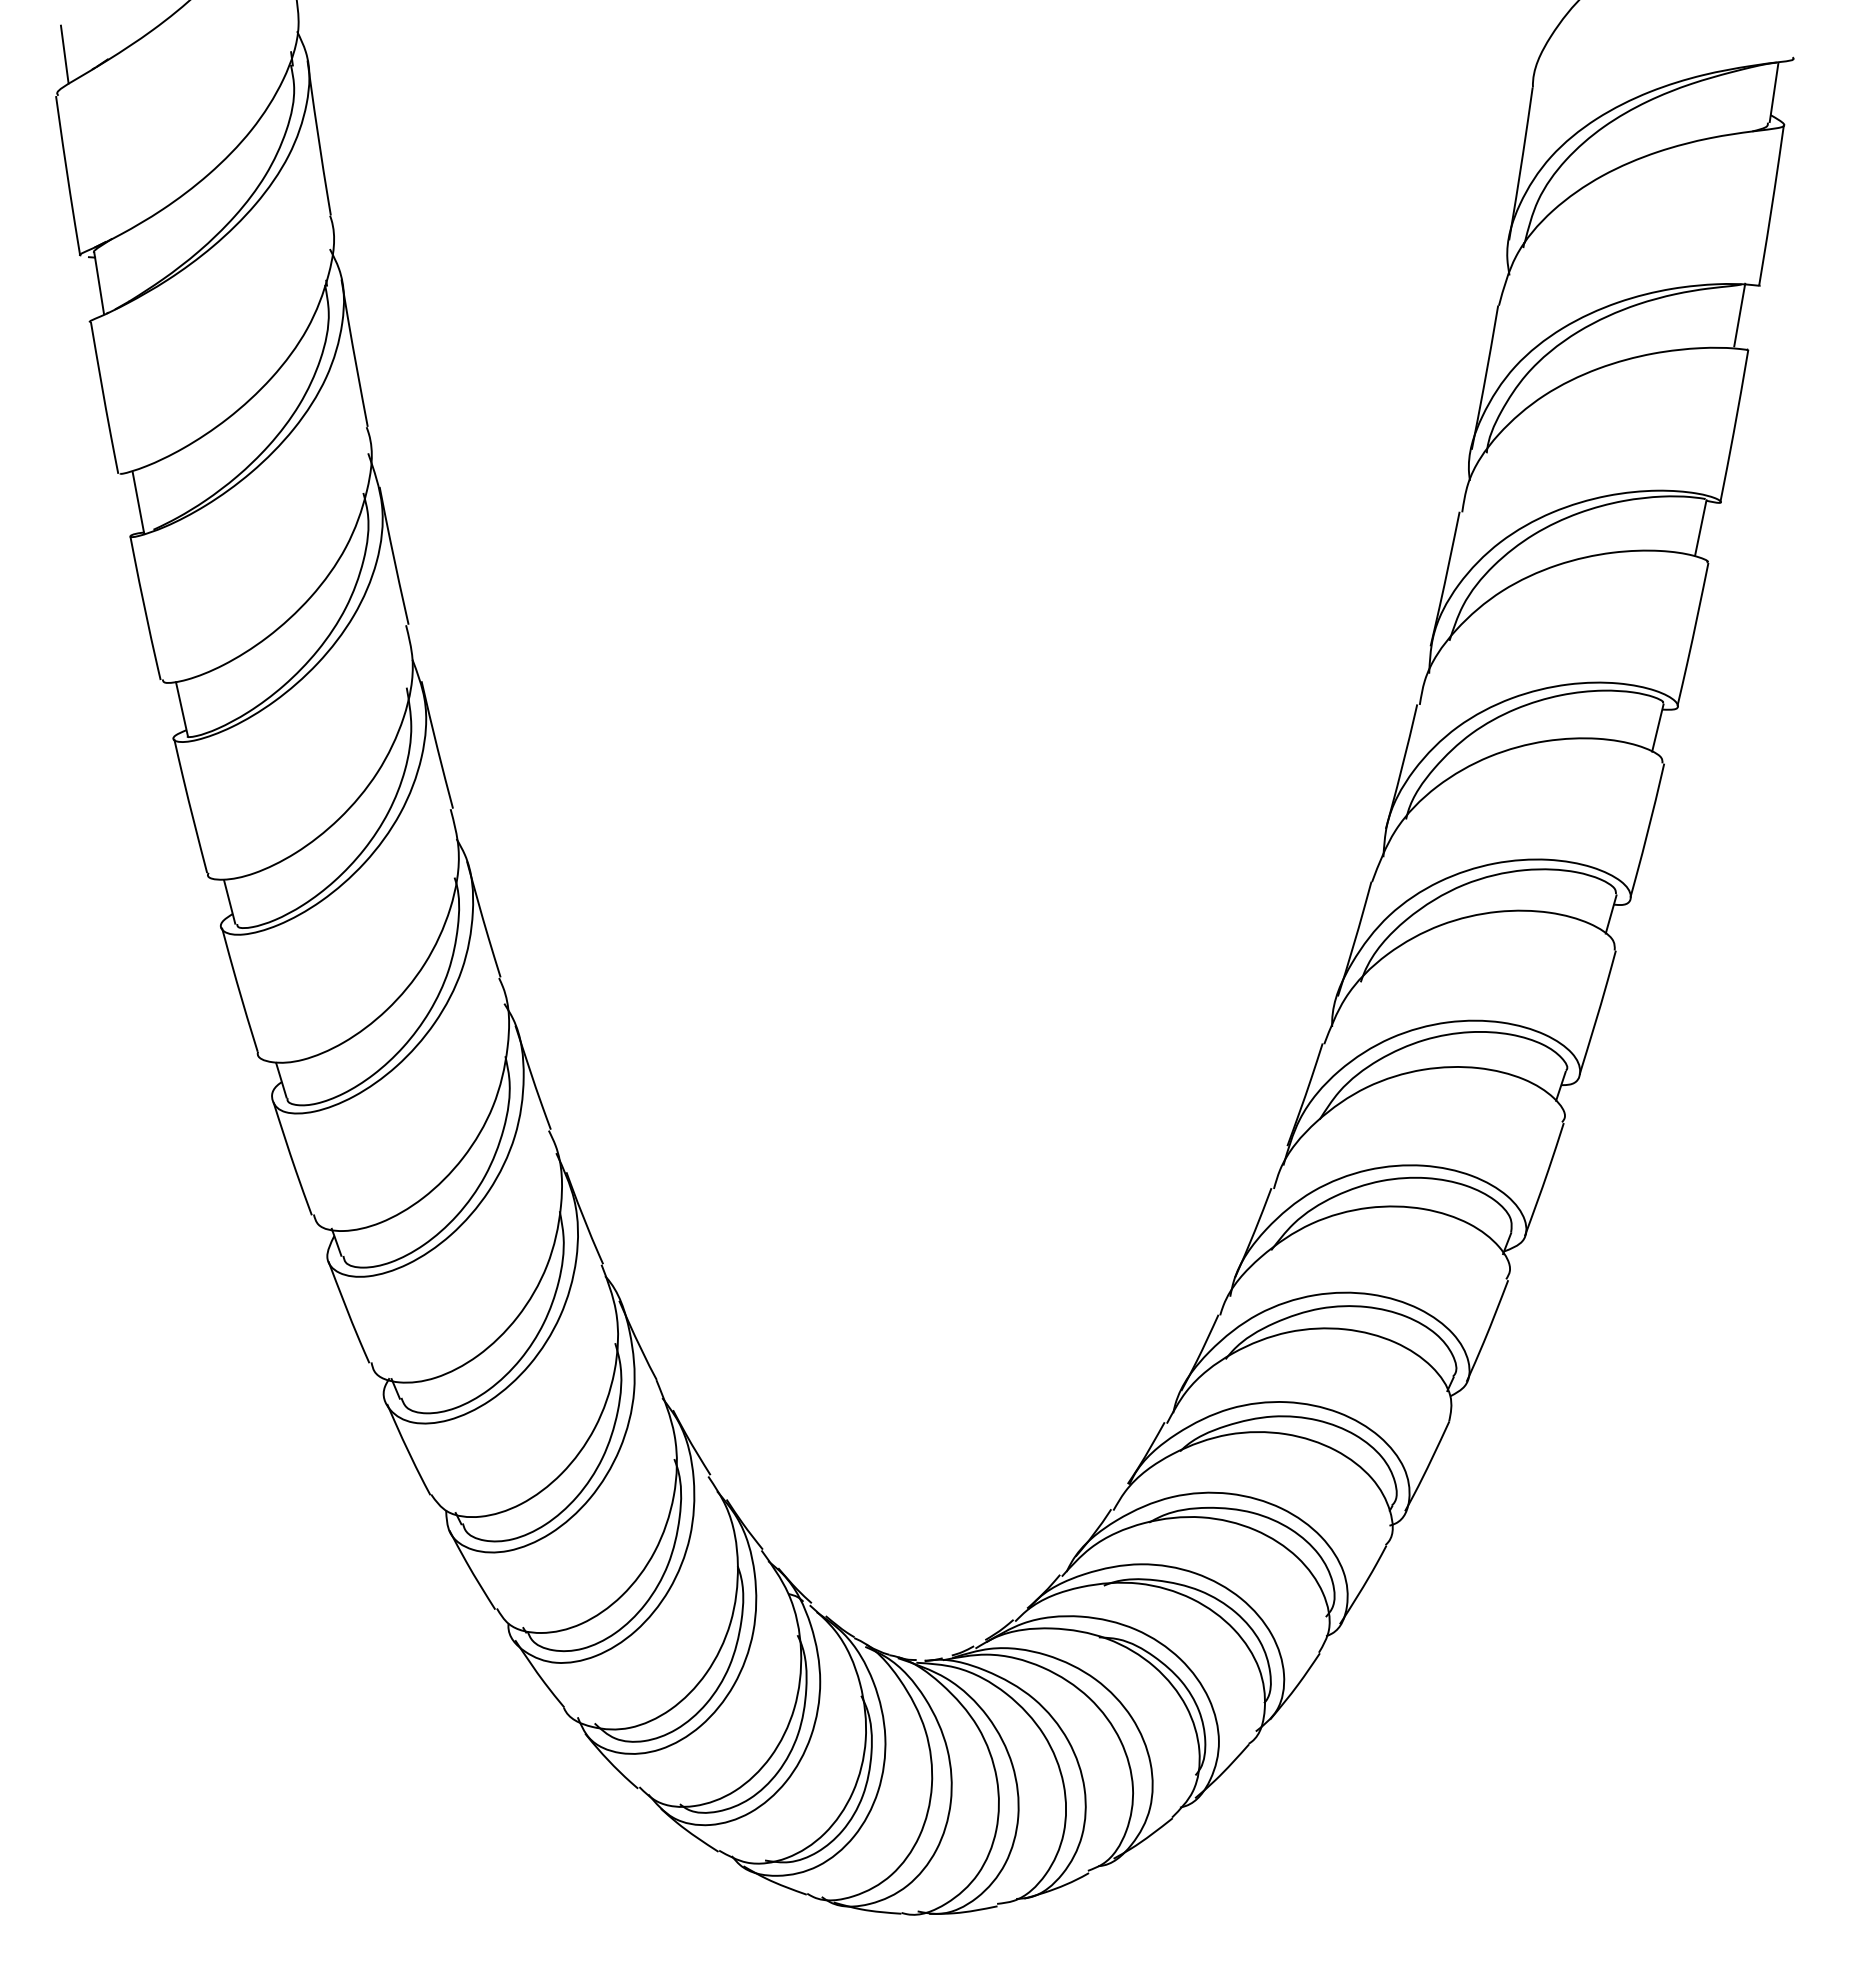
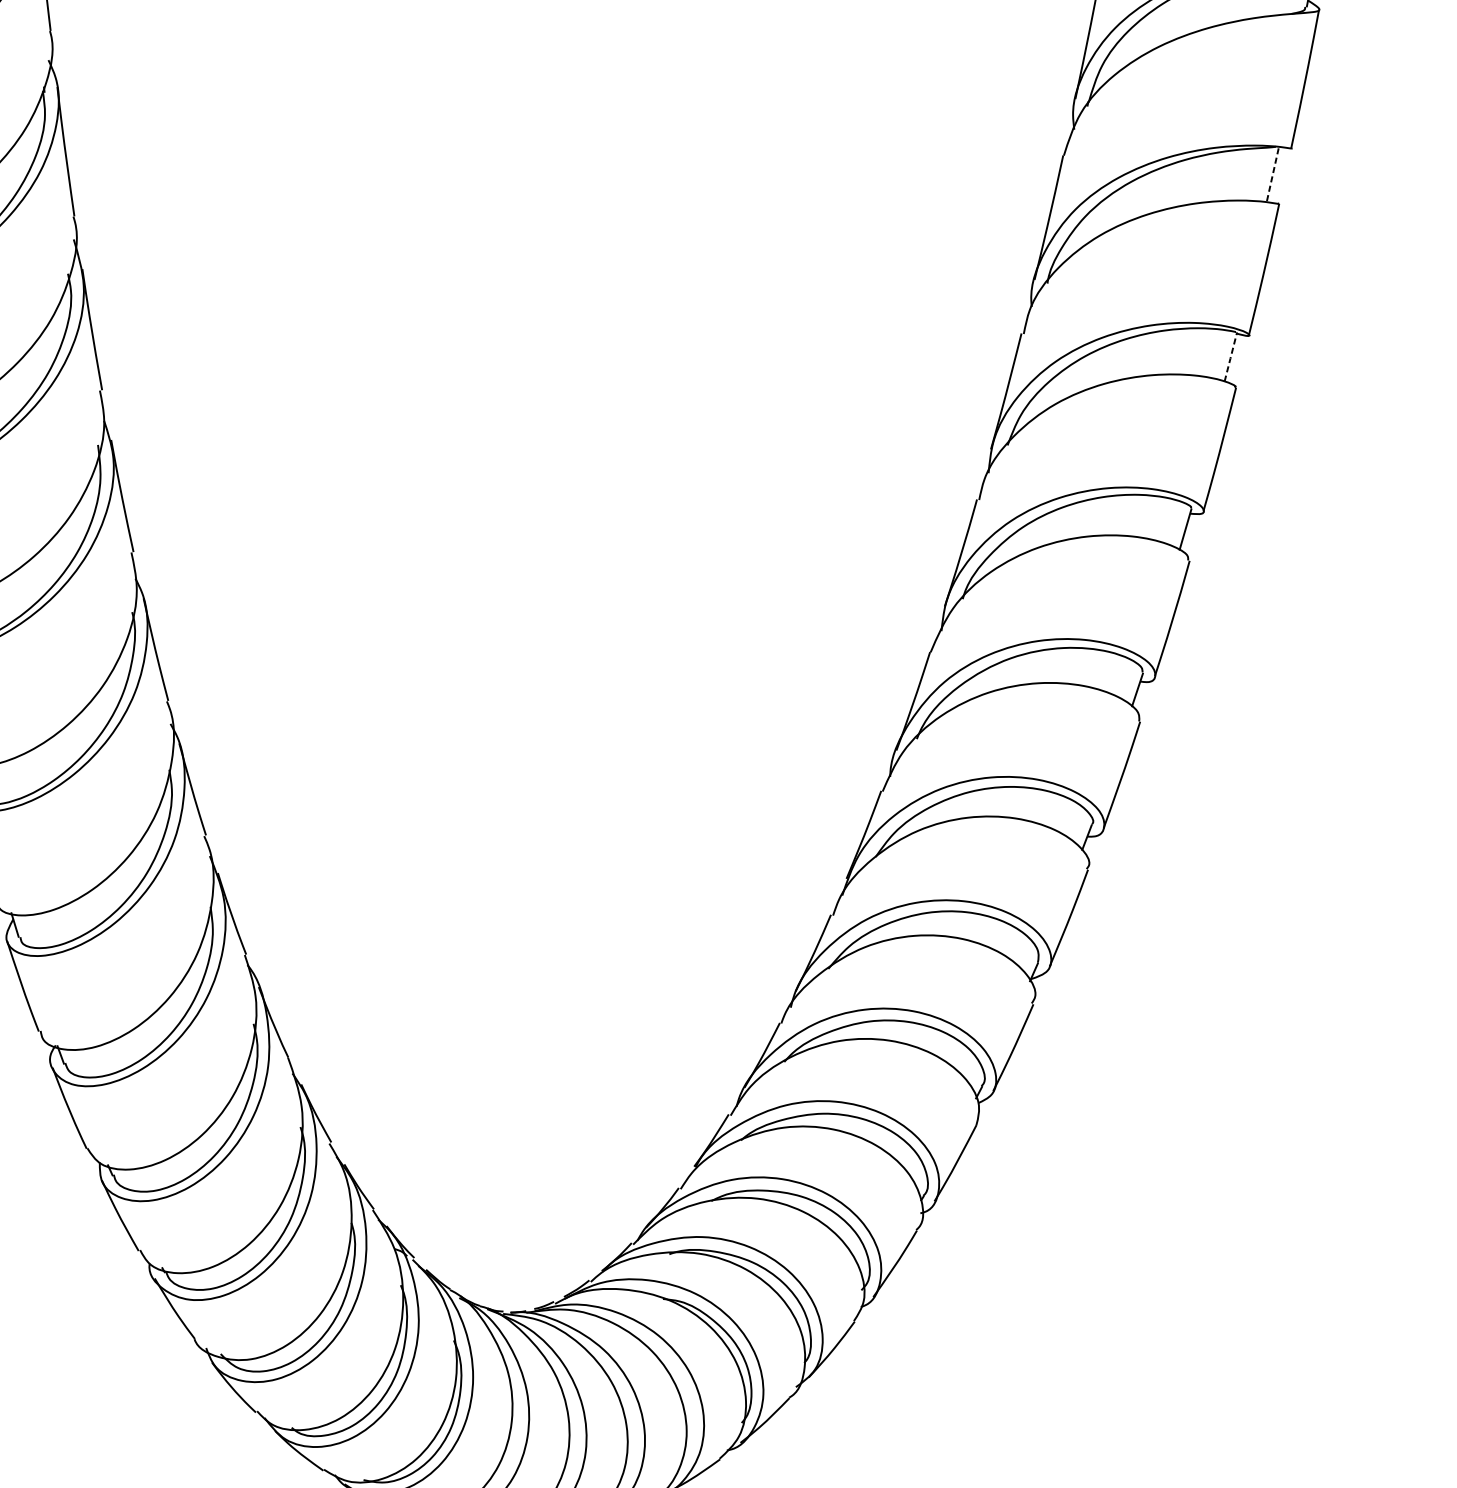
line: (1739, 315) -> (1272, 173), solid -> dashed
line: (1700, 527) -> (1230, 356), solid -> dashed

